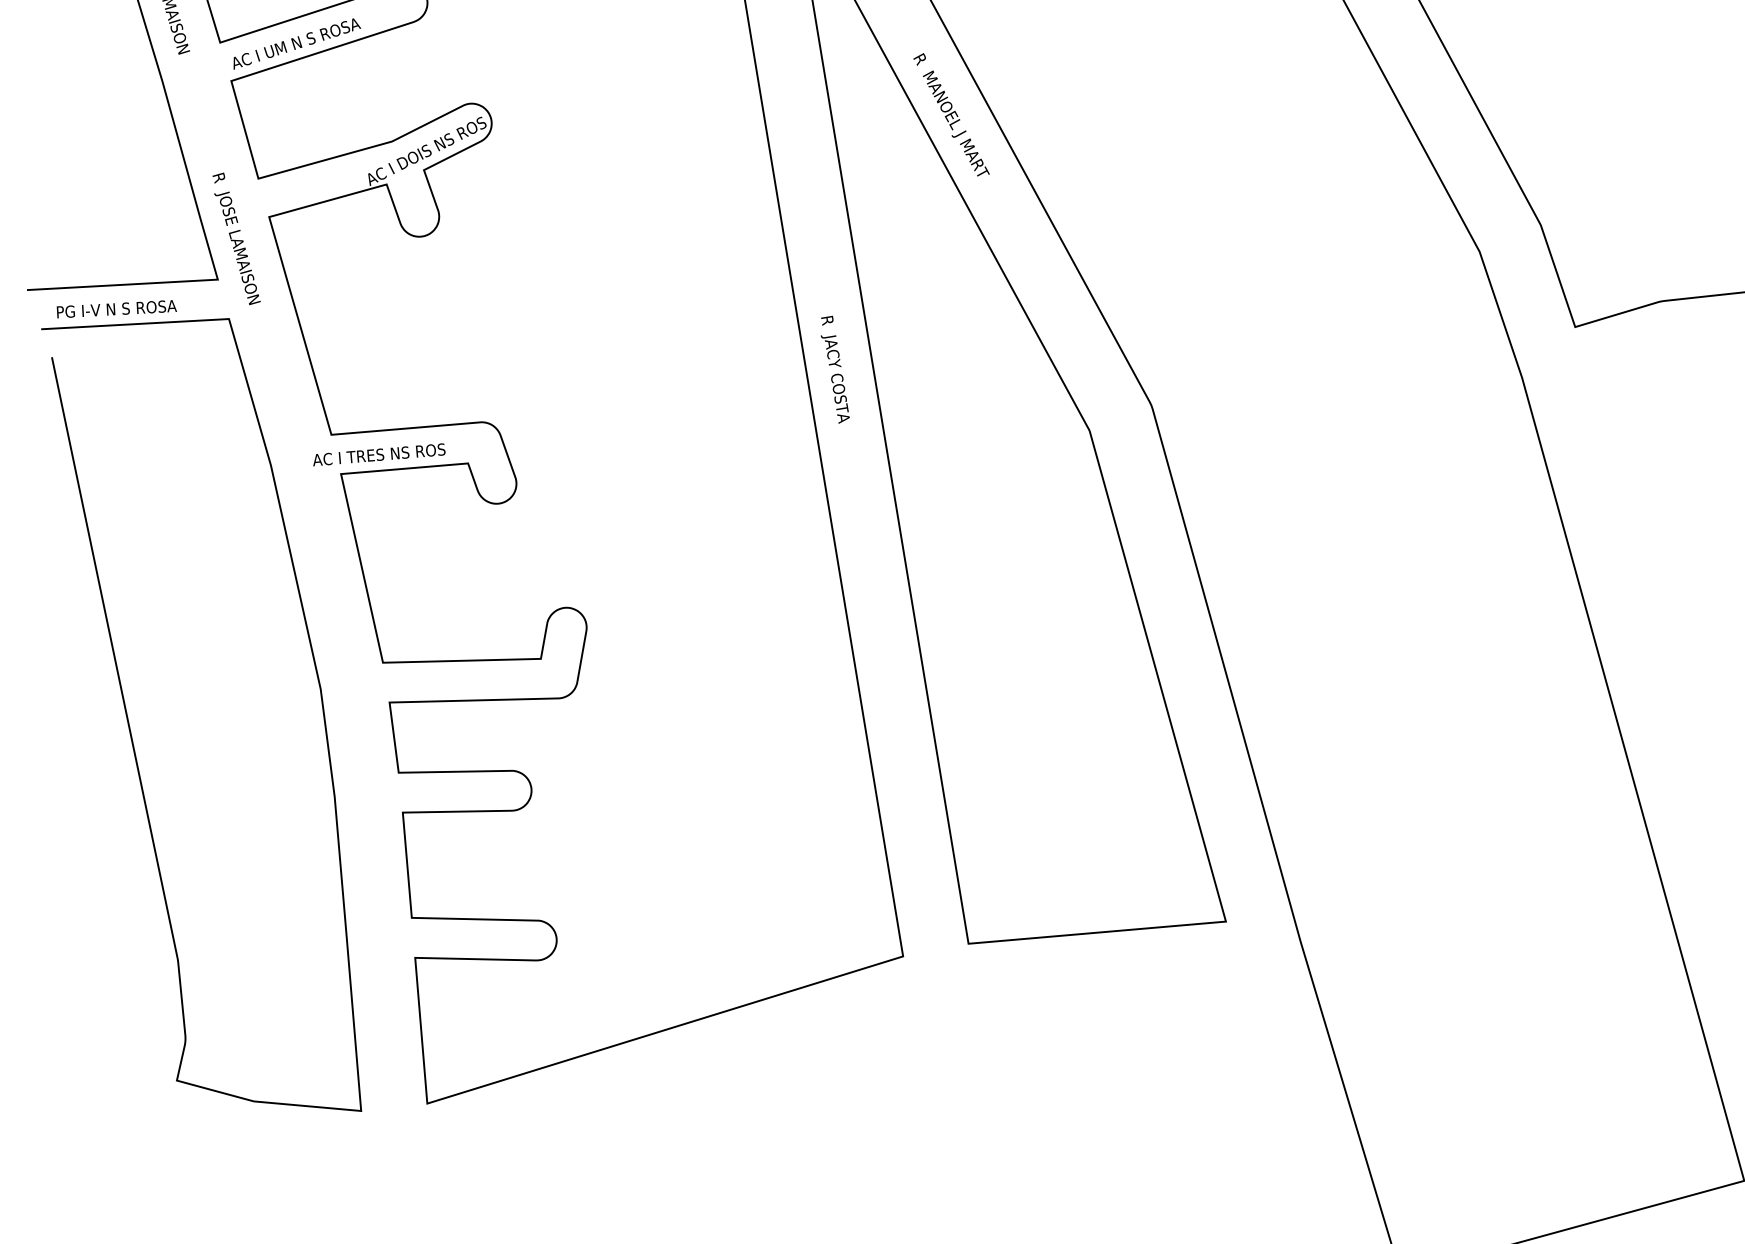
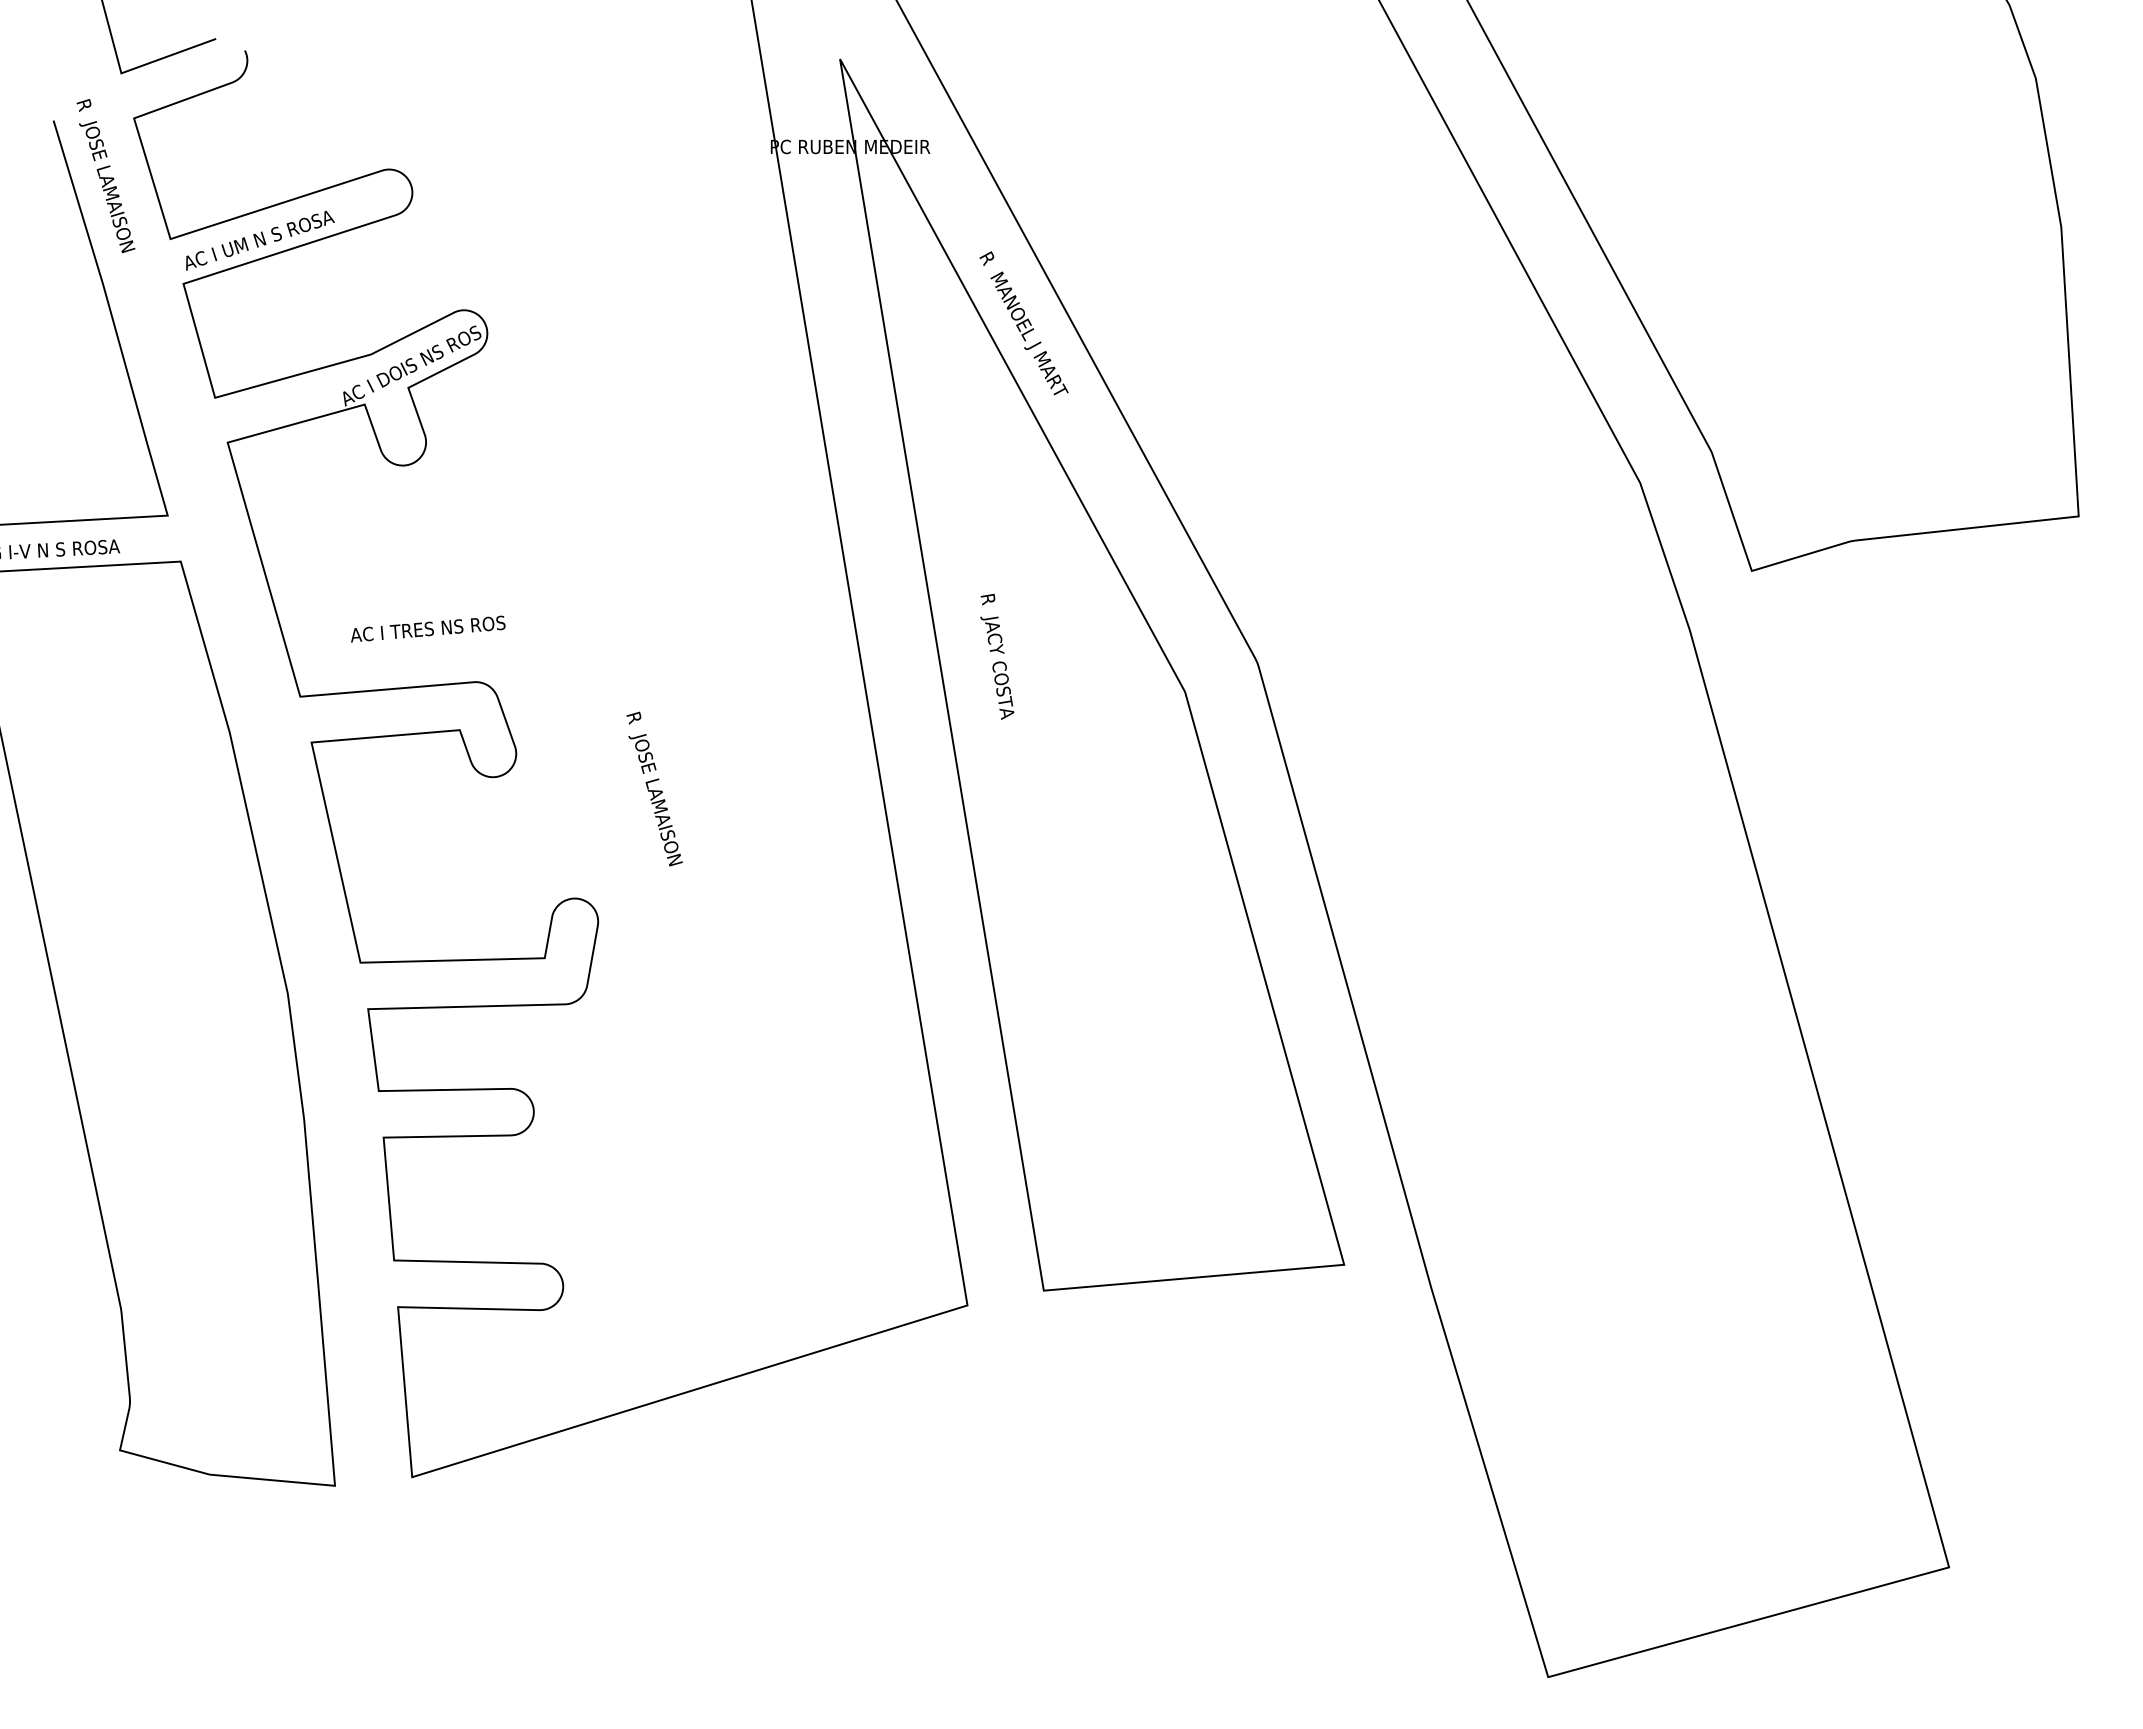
text: (236, 238) -> (654, 788), moved
text: (835, 369) -> (997, 656), moved
text: (379, 454) -> (428, 628), moved

